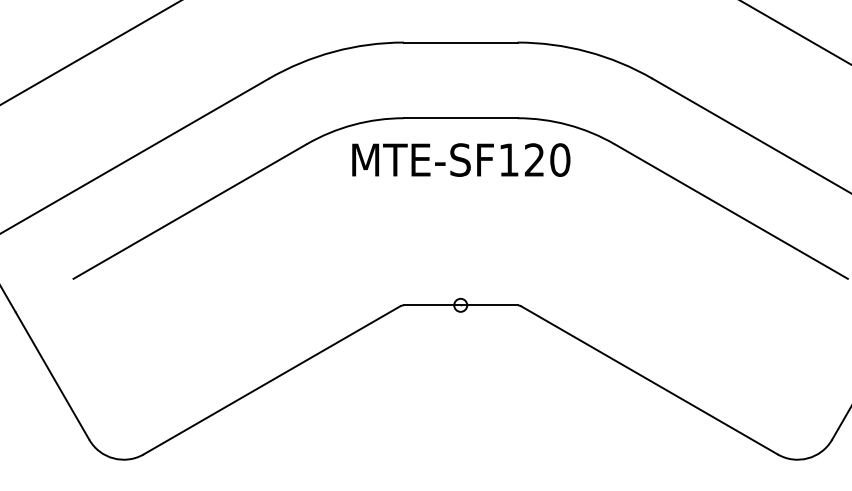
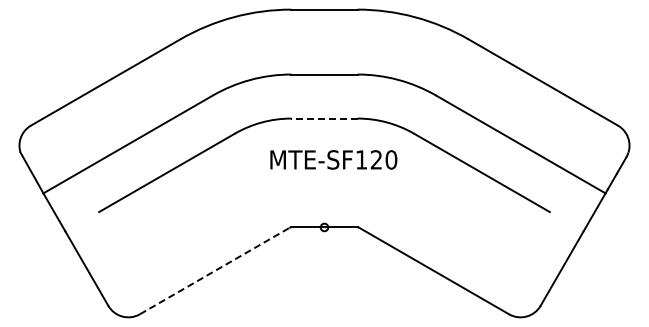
line: (460, 118) -> (324, 118), solid -> dashed
text: (460, 159) -> (333, 159), moved
line: (273, 379) -> (215, 270), solid -> dashed

